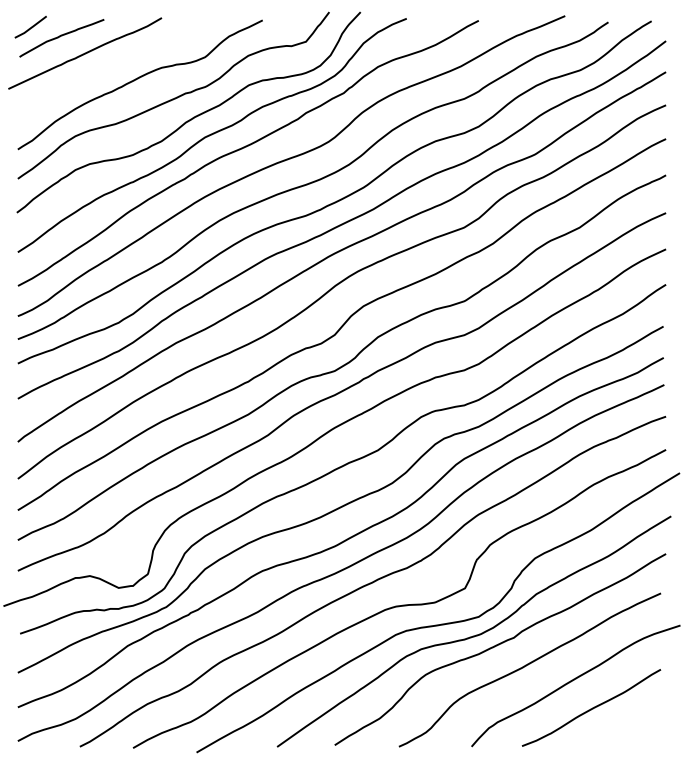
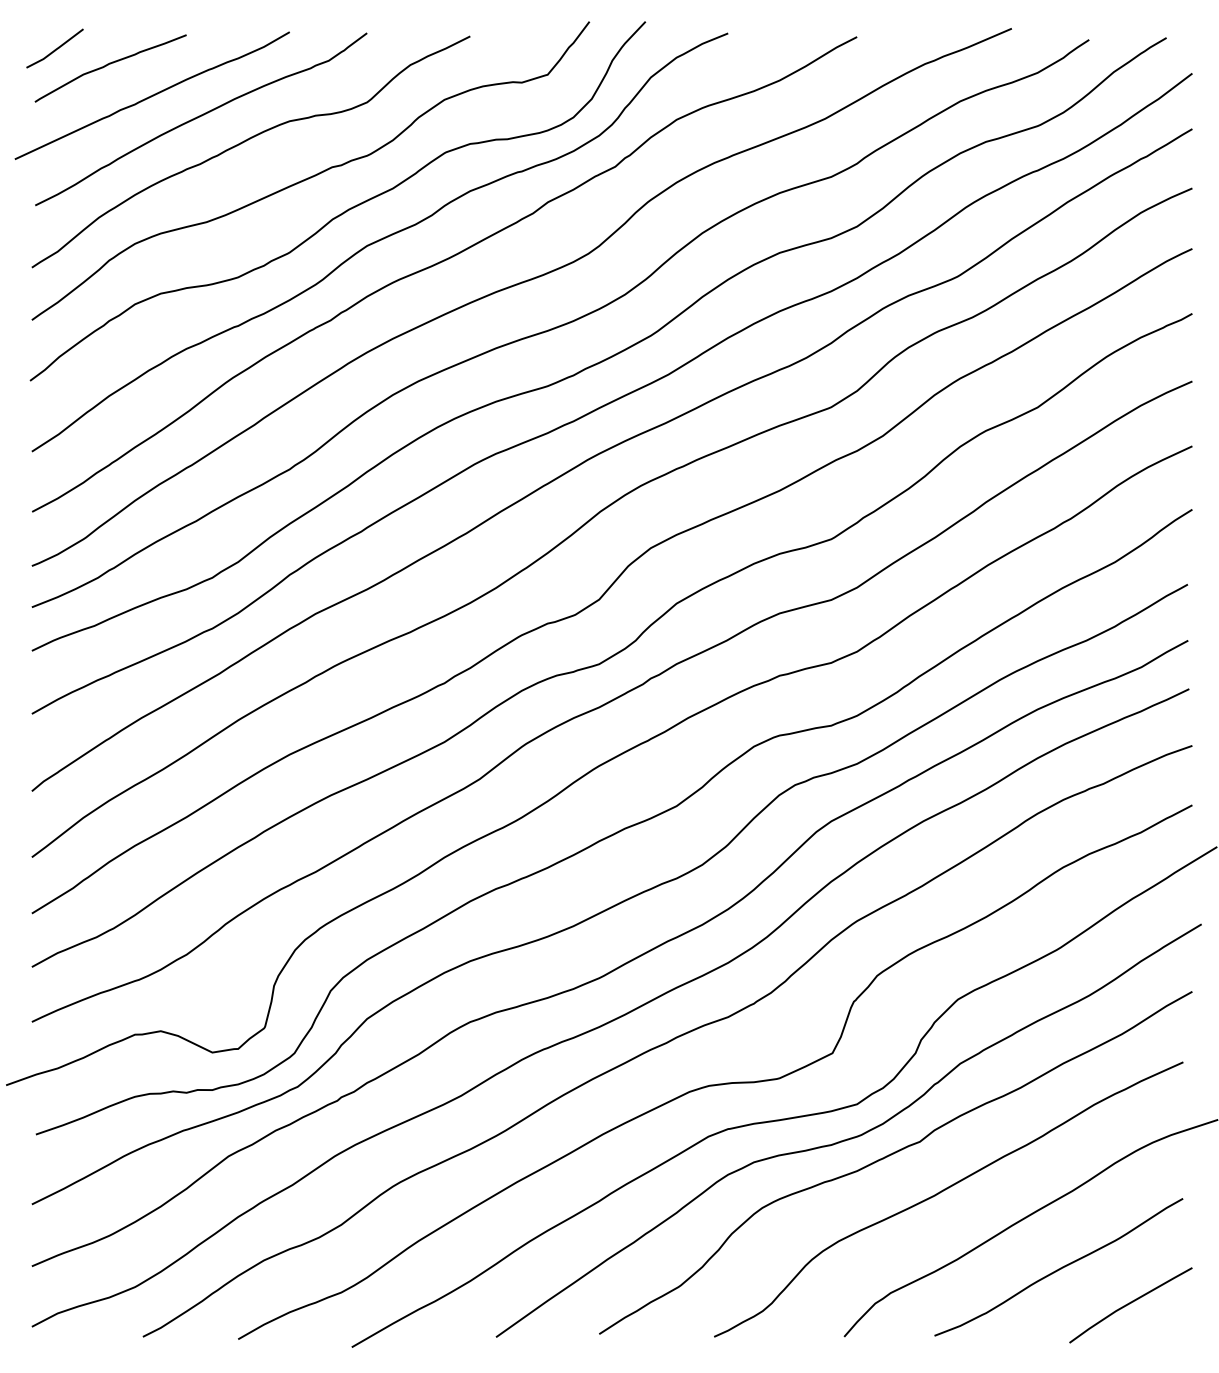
curve: (112, 65) -> (201, 117), added
line: (631, 728) -> (1130, 1304), added

